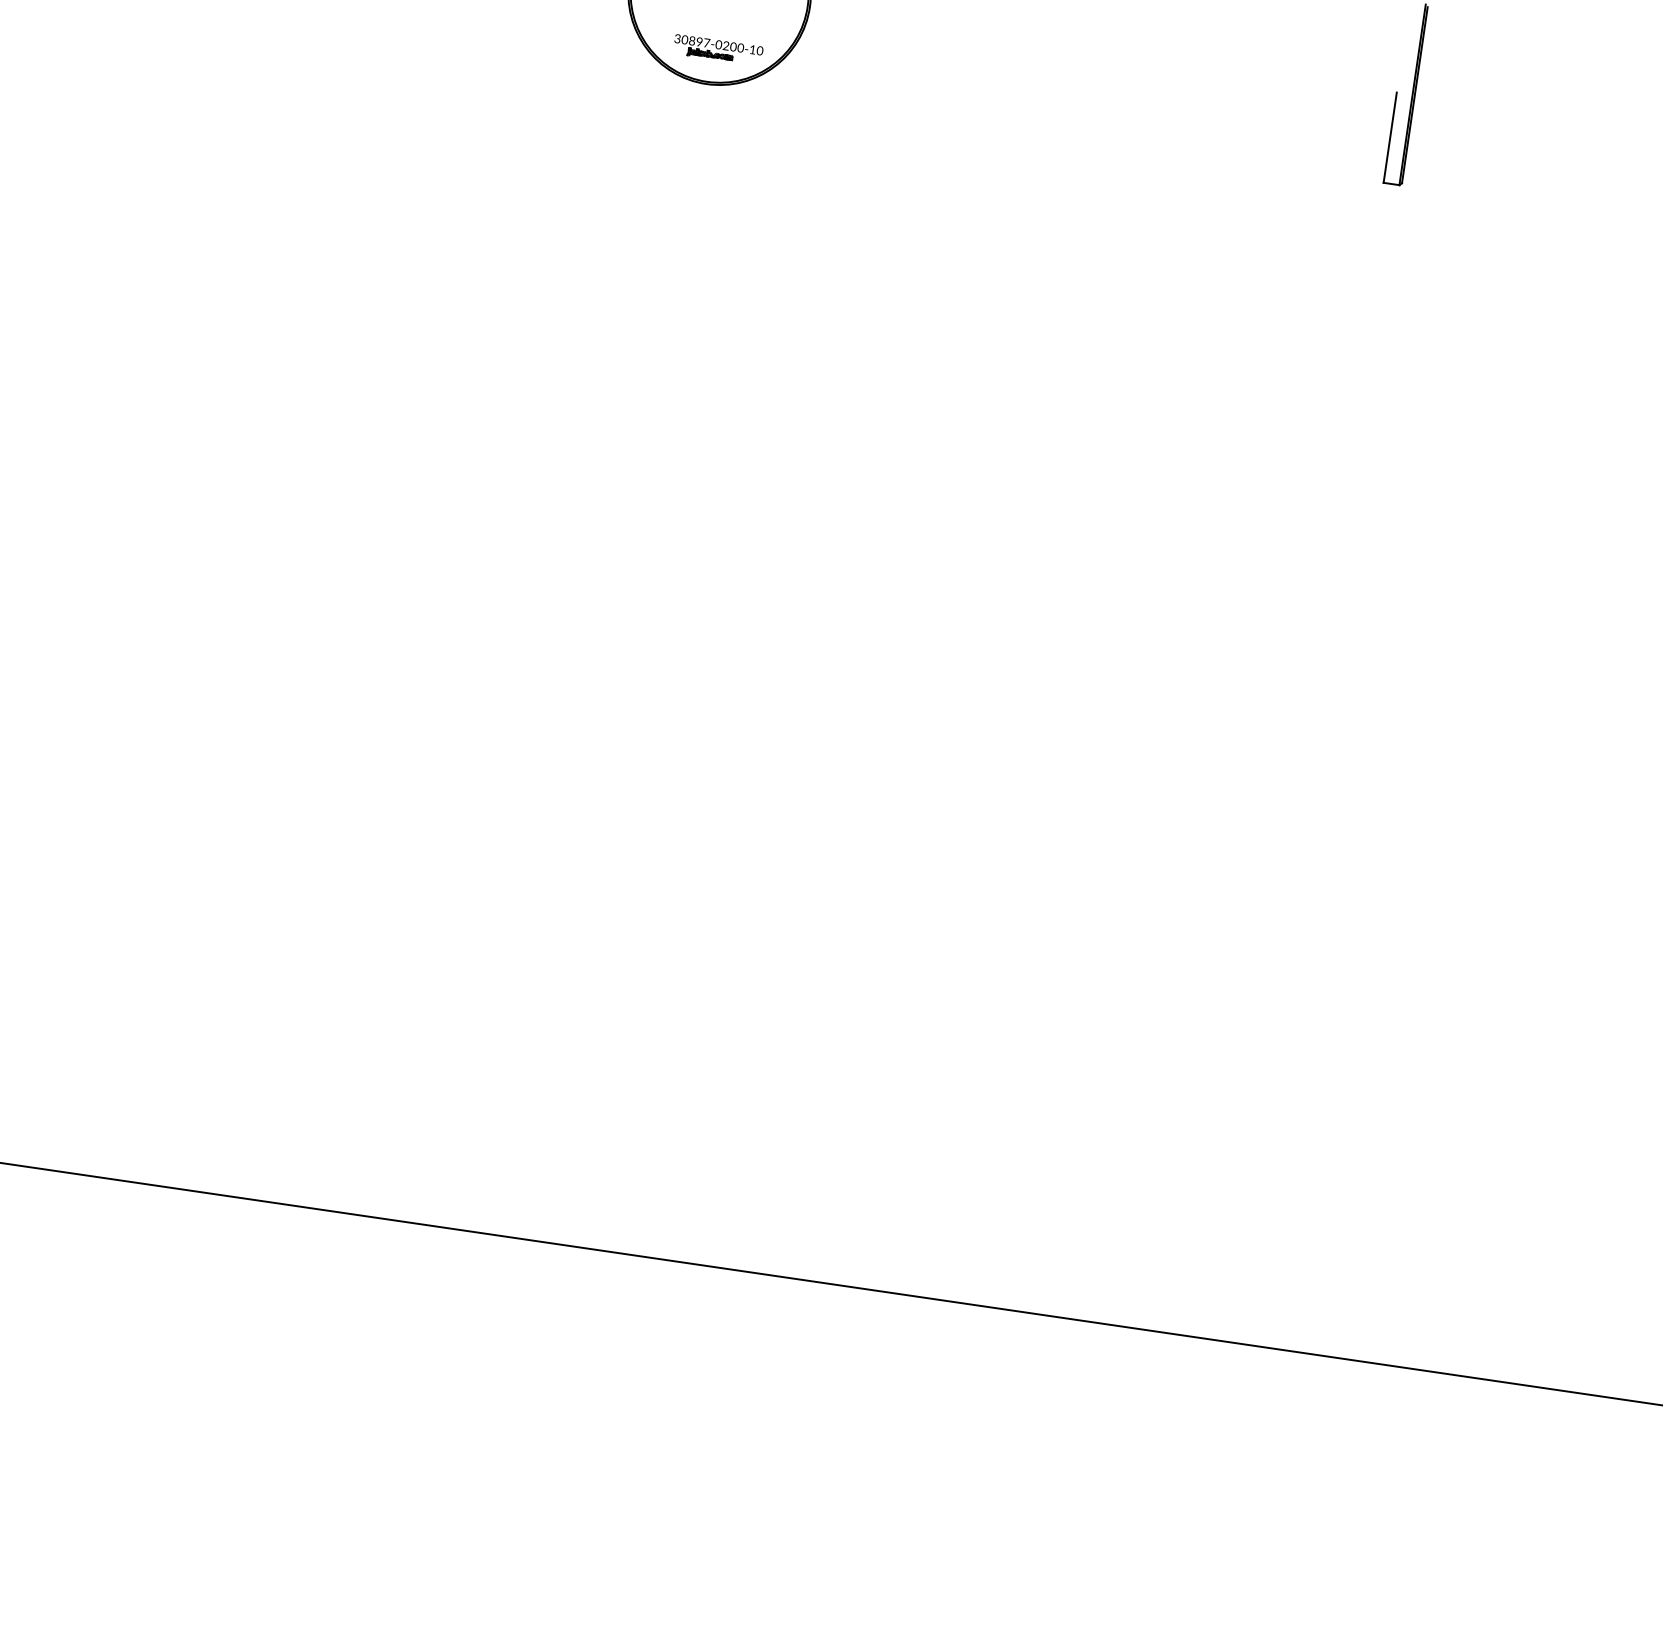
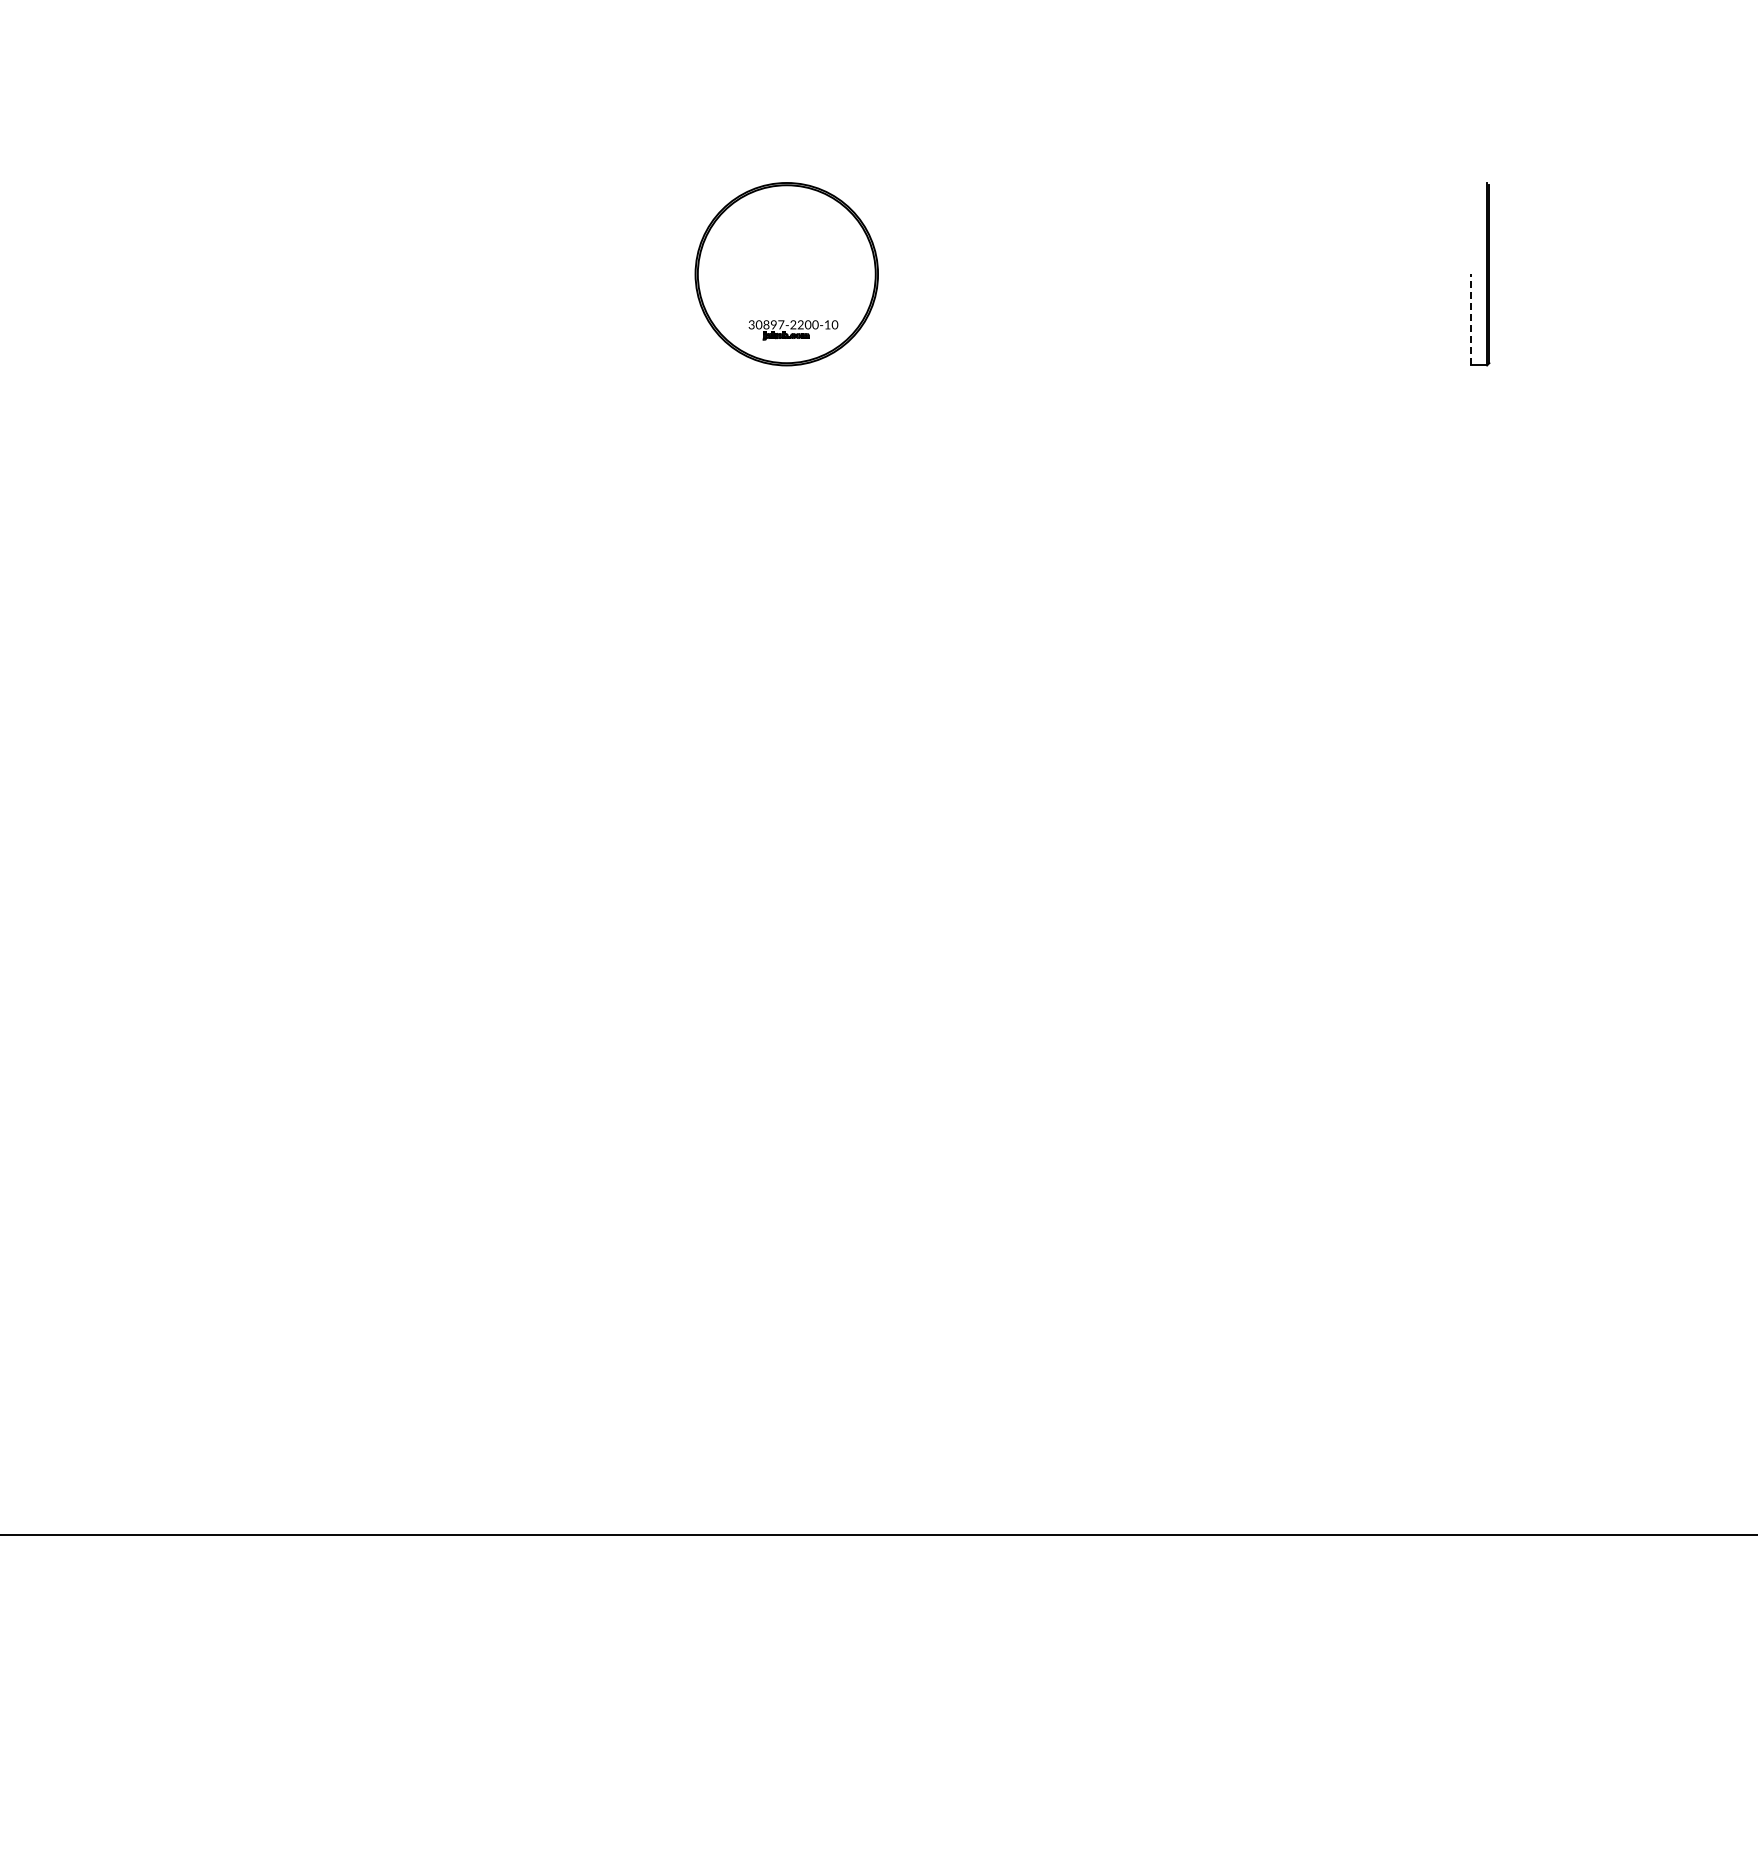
text: (718, 45) -> (793, 325), 30897-0200-10 -> 30897-2200-10
line: (1390, 137) -> (1471, 319), solid -> dashed

